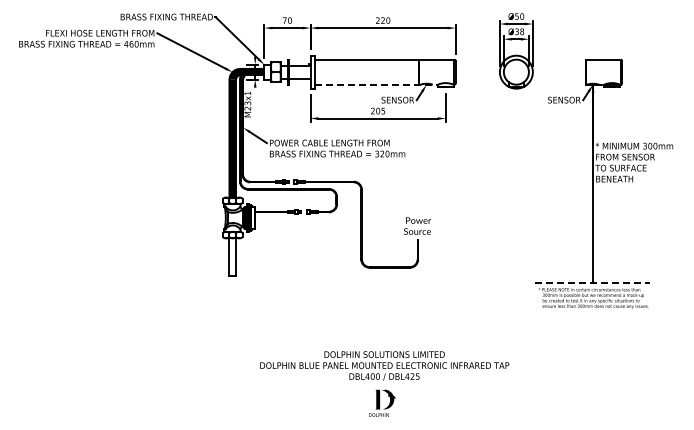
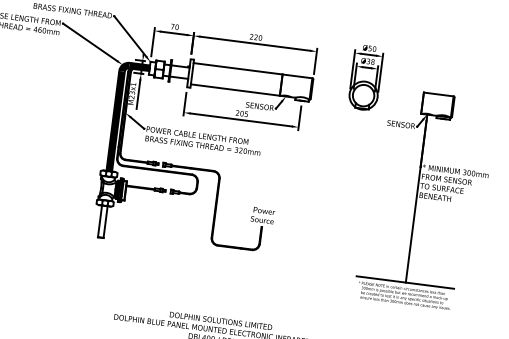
line: (376, 84) -> (243, 90), dashed -> solid
line: (255, 104) -> (138, 94), added
line: (593, 282) -> (406, 282), dashed -> solid

